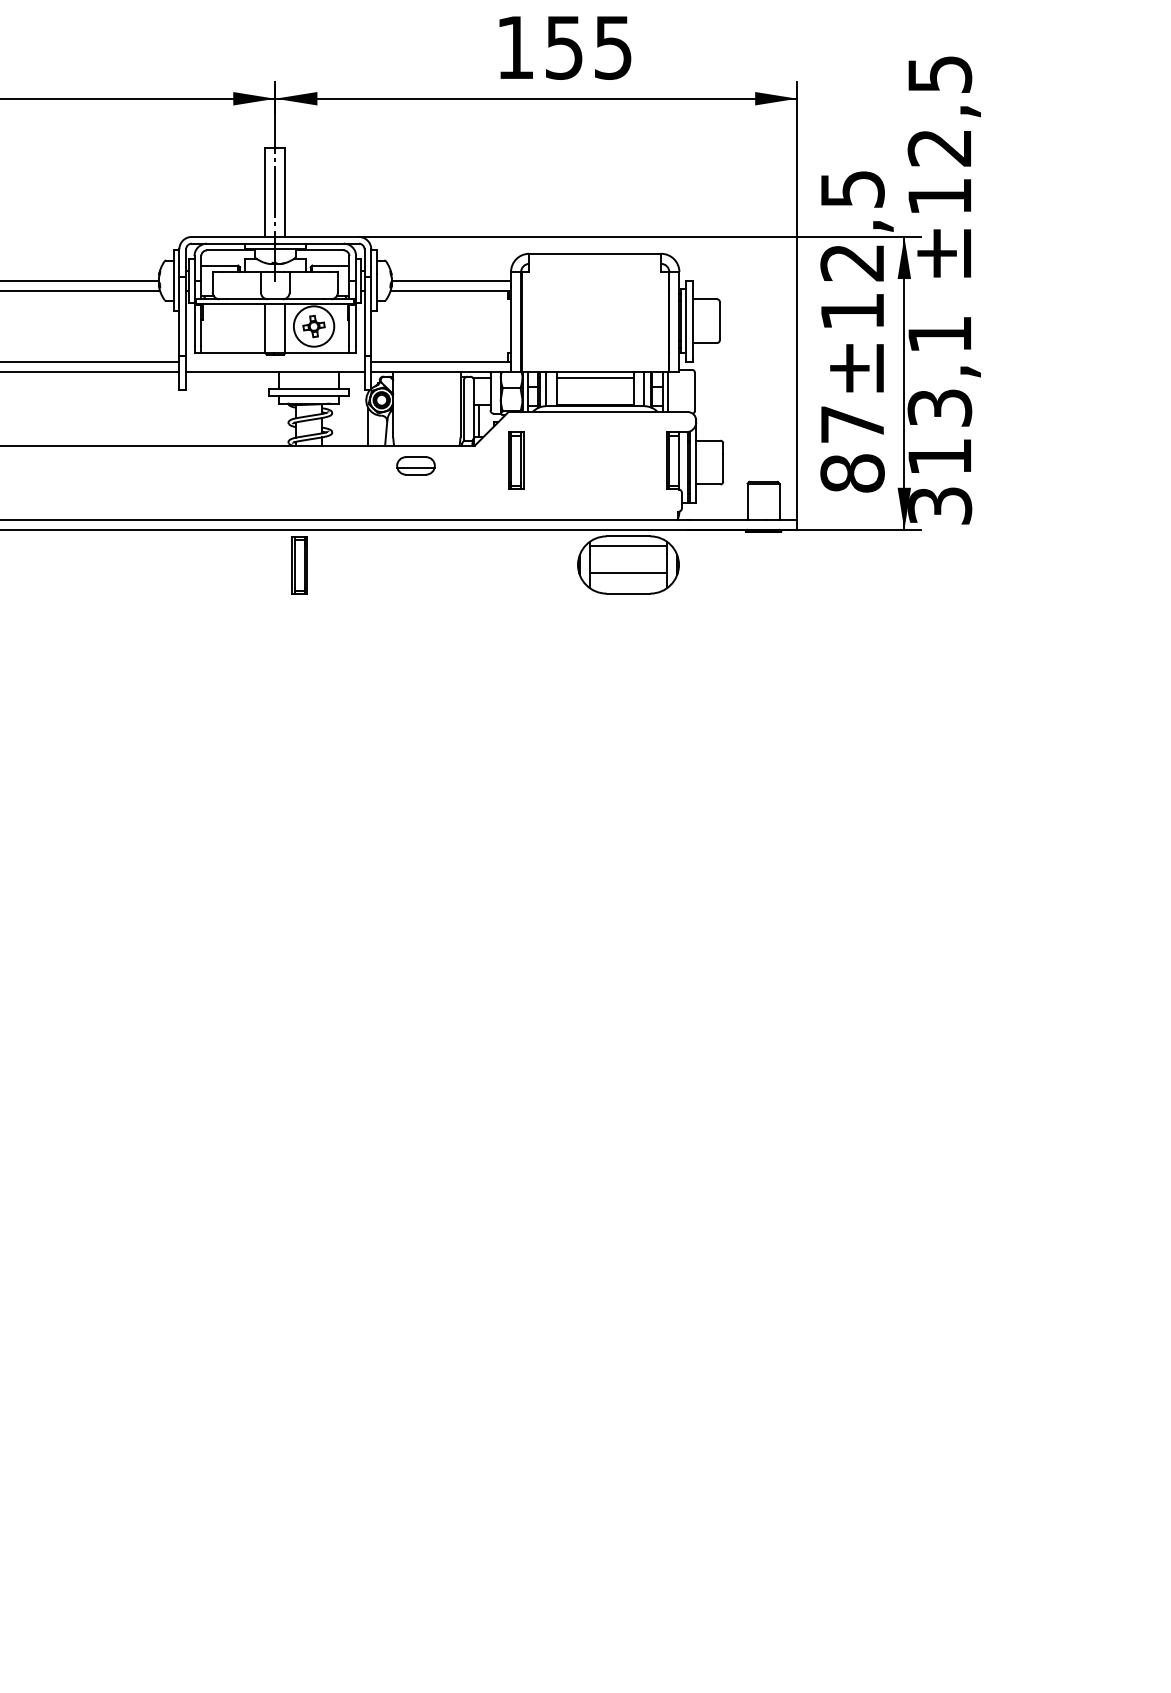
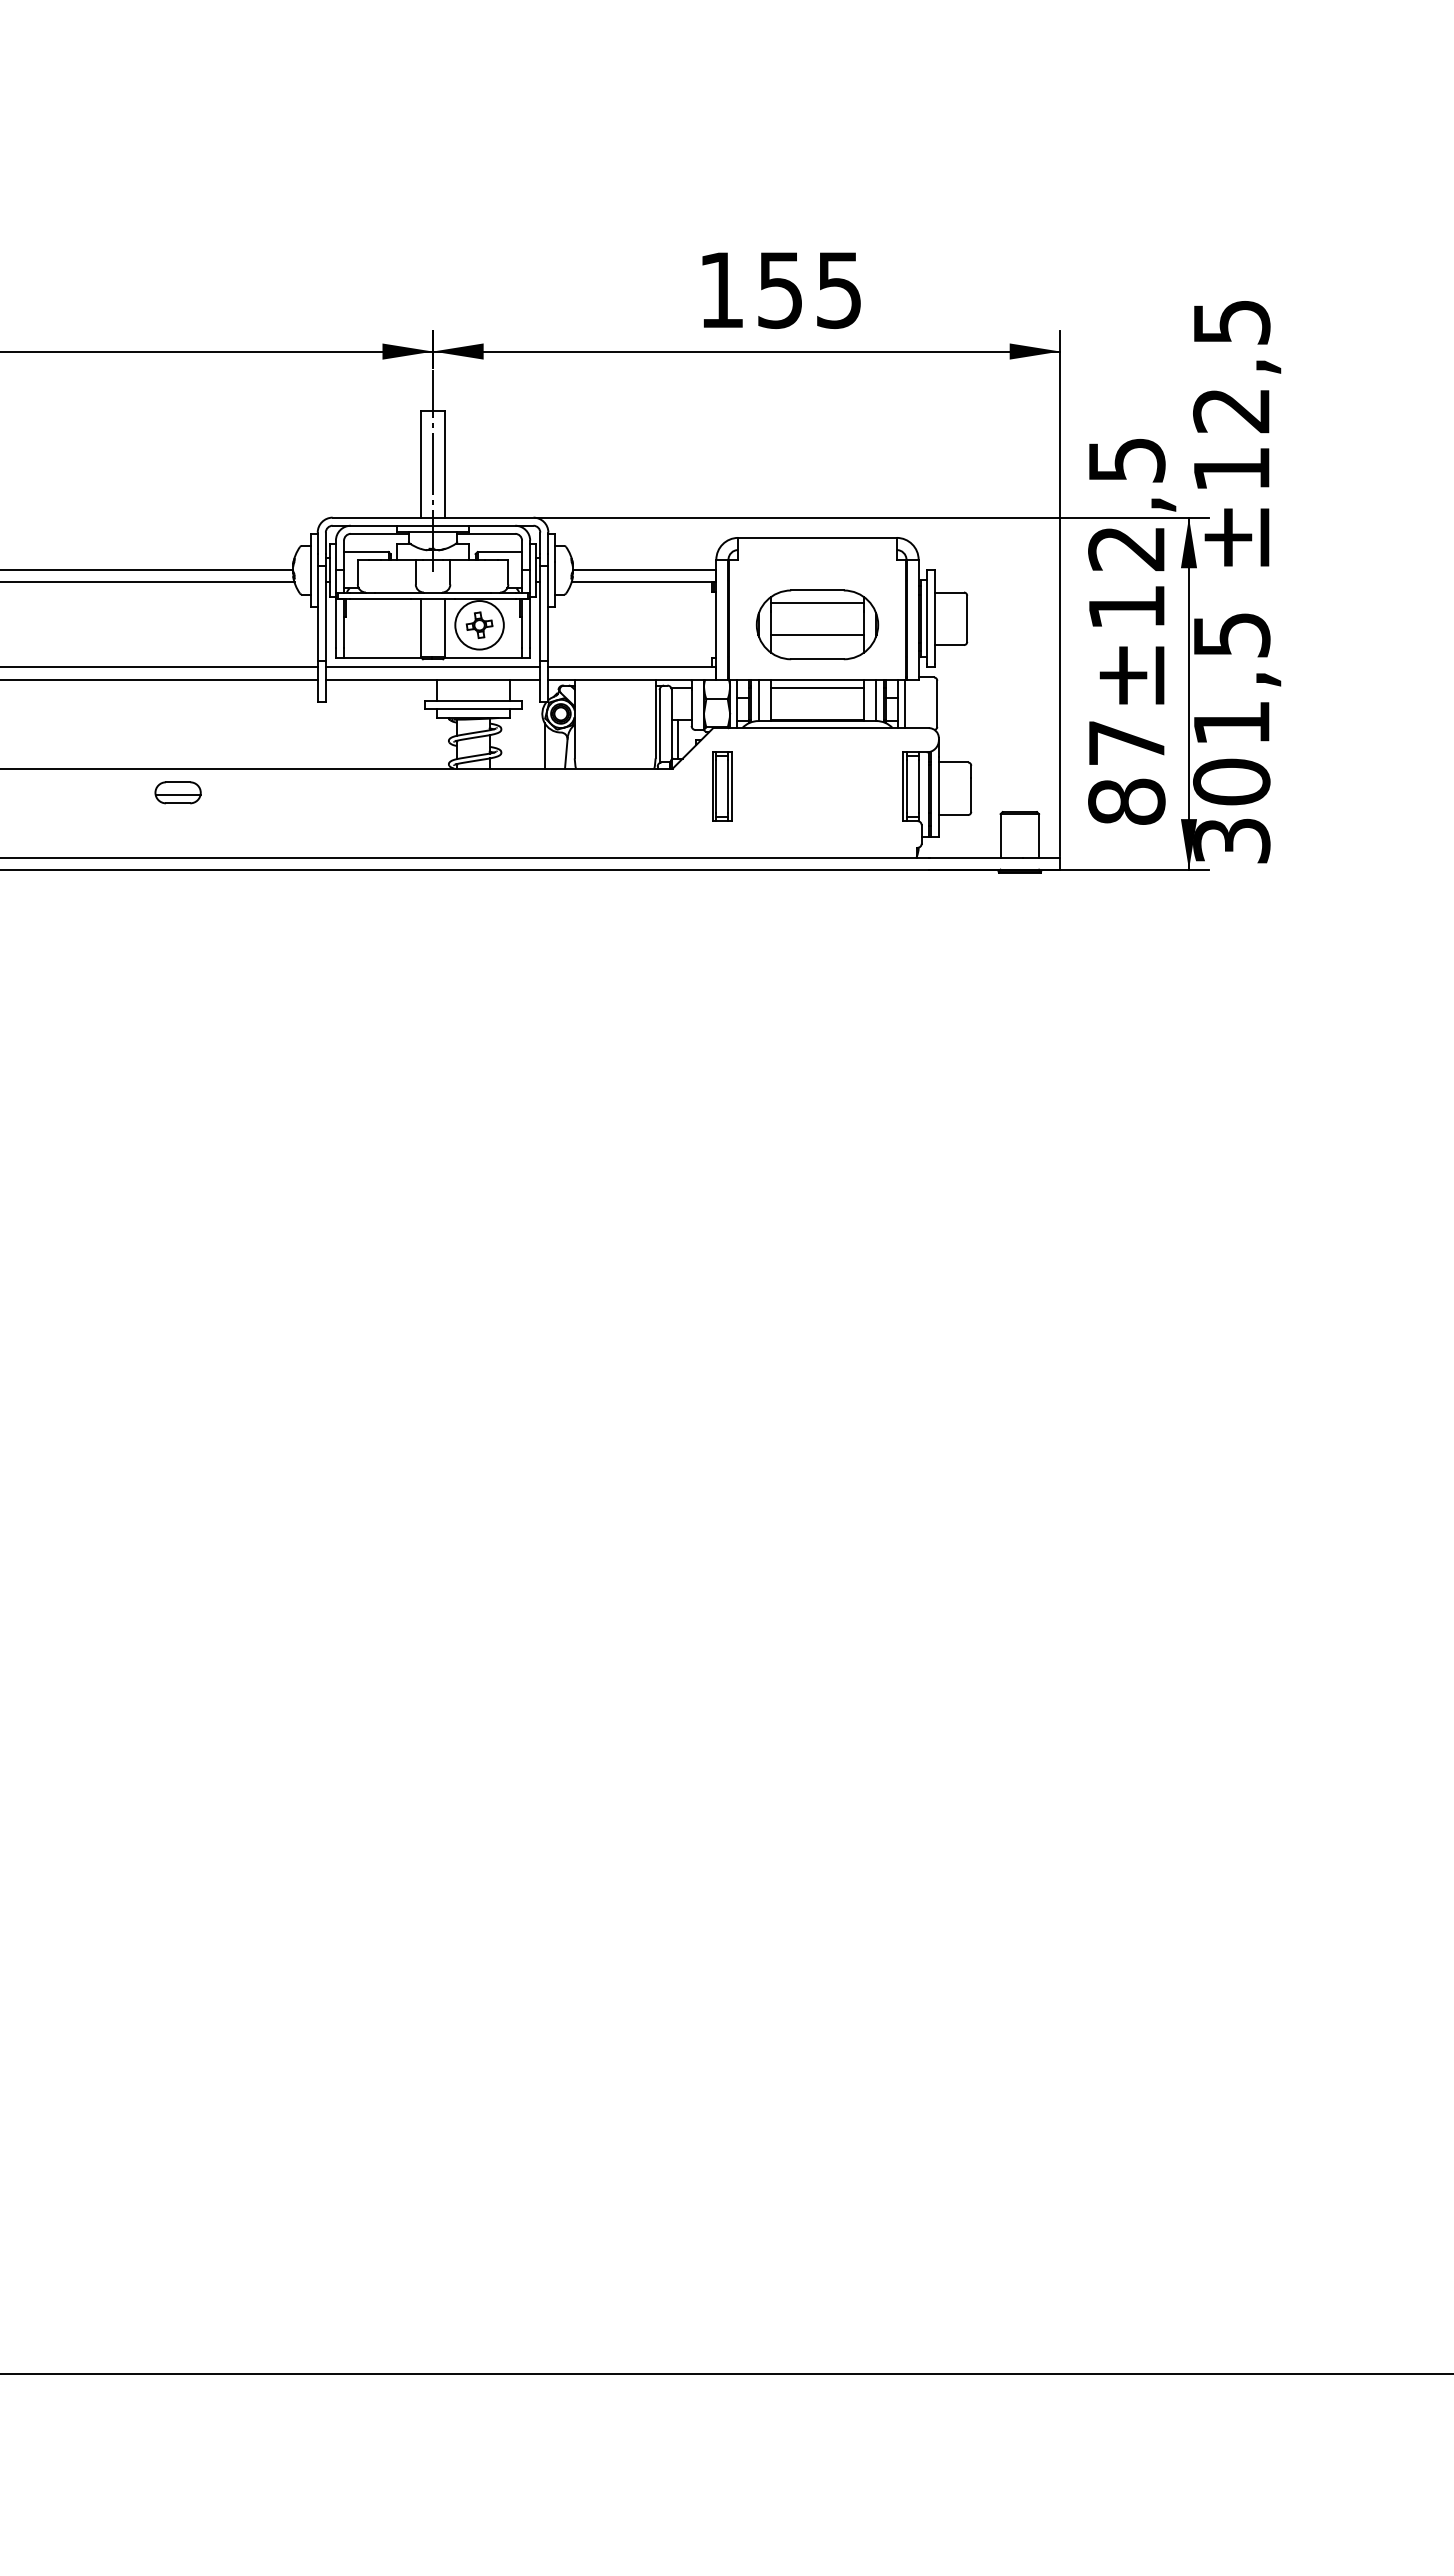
line: (274, 361) -> (432, 667), added
text: (939, 396) -> (1231, 709), 313,1 -> 301,5
part: (415, 465) -> (177, 792), moved
part: (628, 564) -> (817, 624), moved
part: (299, 565) -> (462, 912), removed

